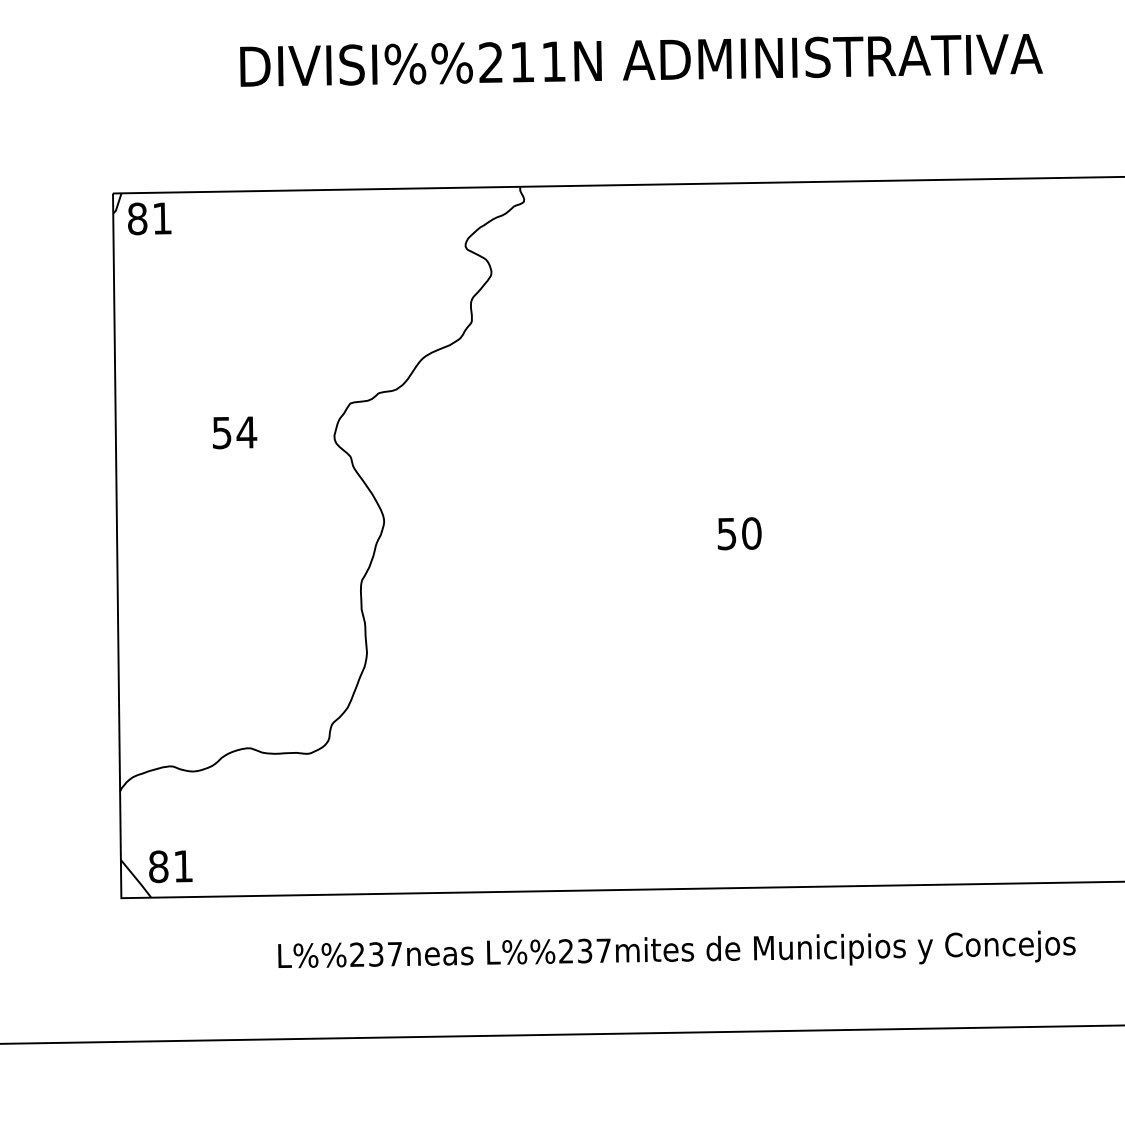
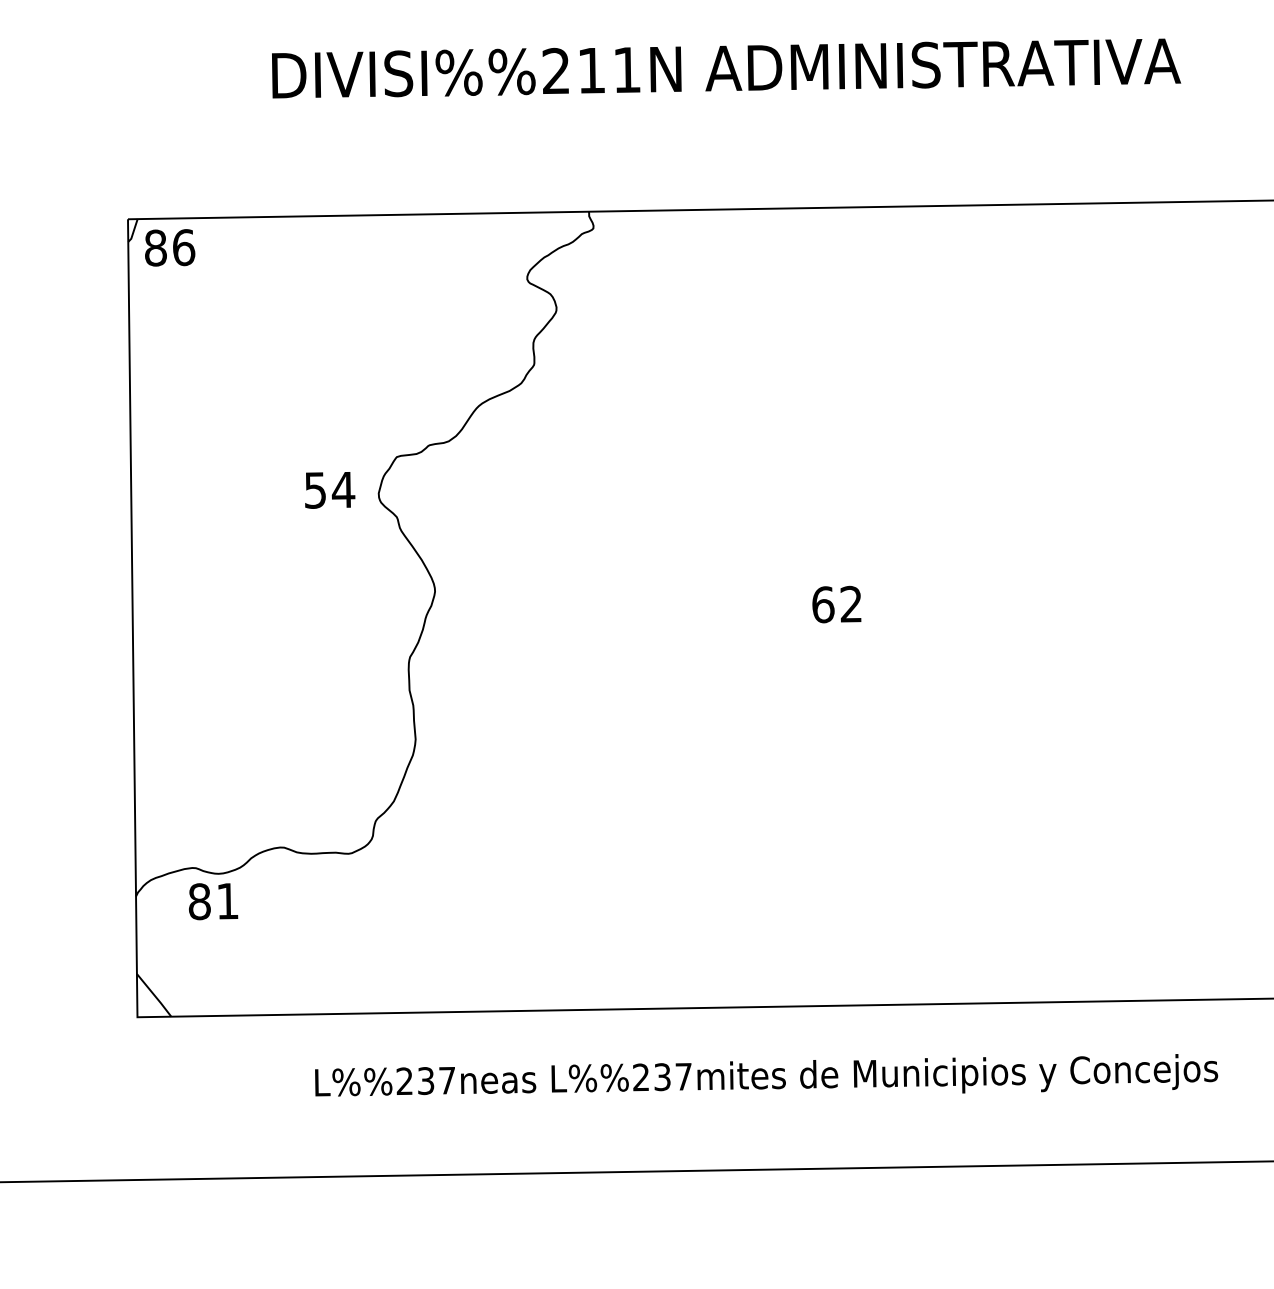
text: (162, 218) -> (184, 247), 81 -> 86
text: (235, 433) -> (330, 490), moved
text: (739, 533) -> (837, 604), 50 -> 62
text: (170, 866) -> (213, 901), moved

